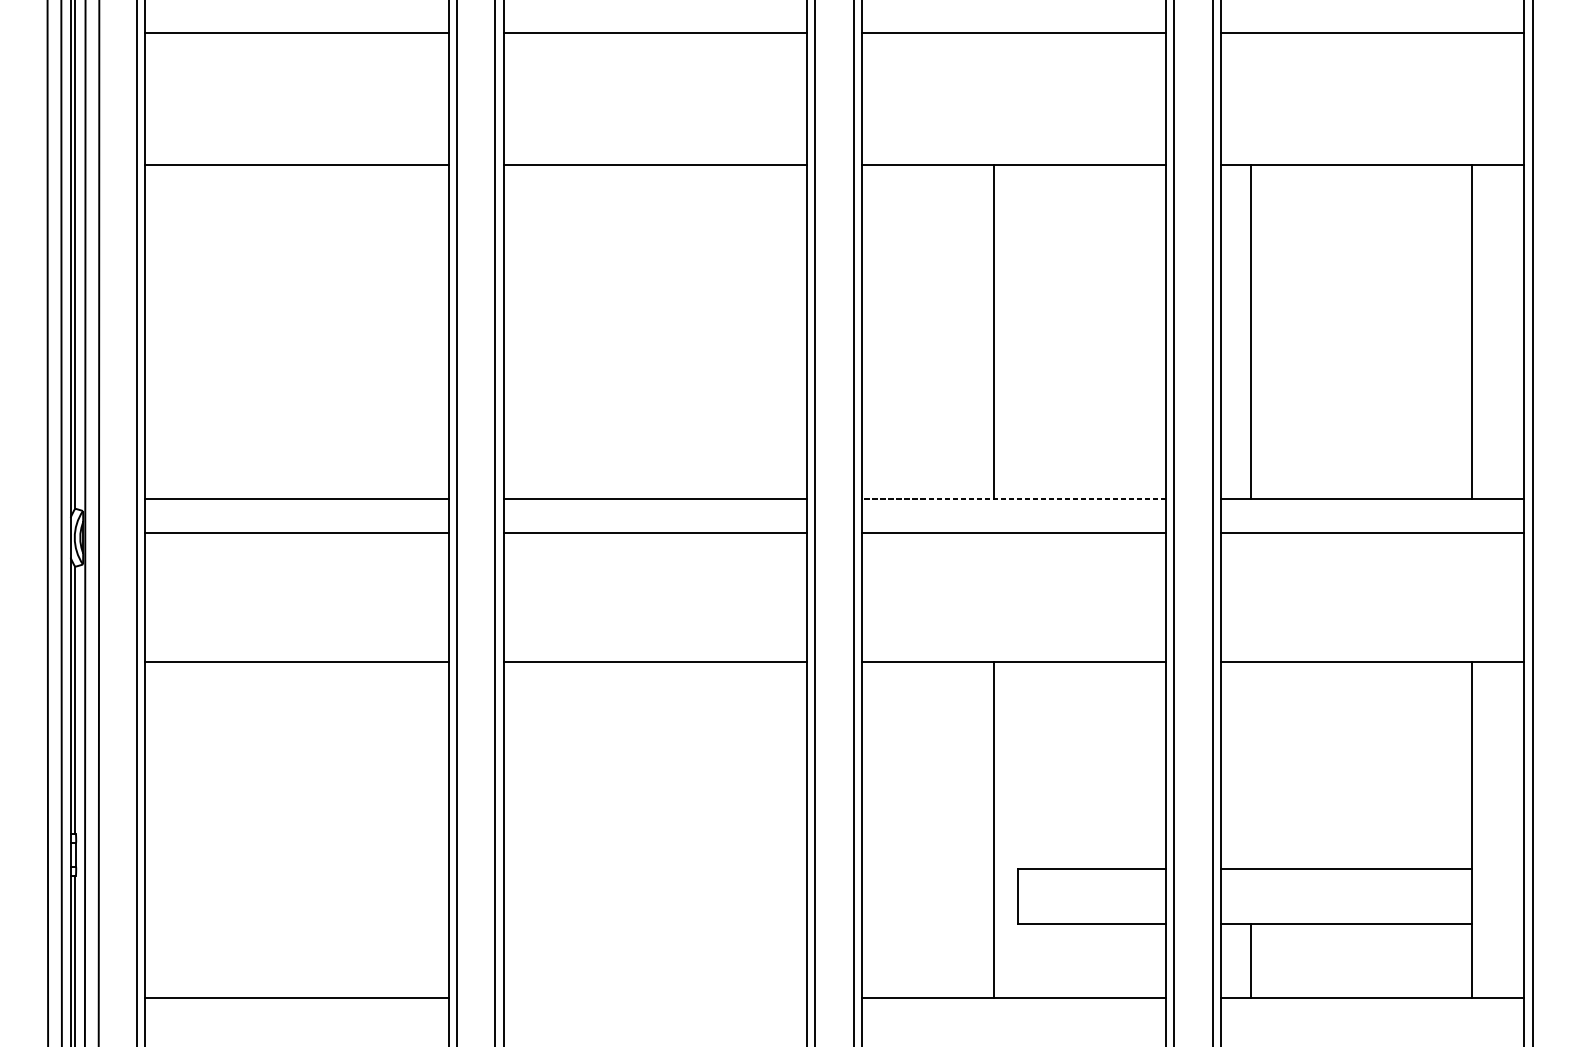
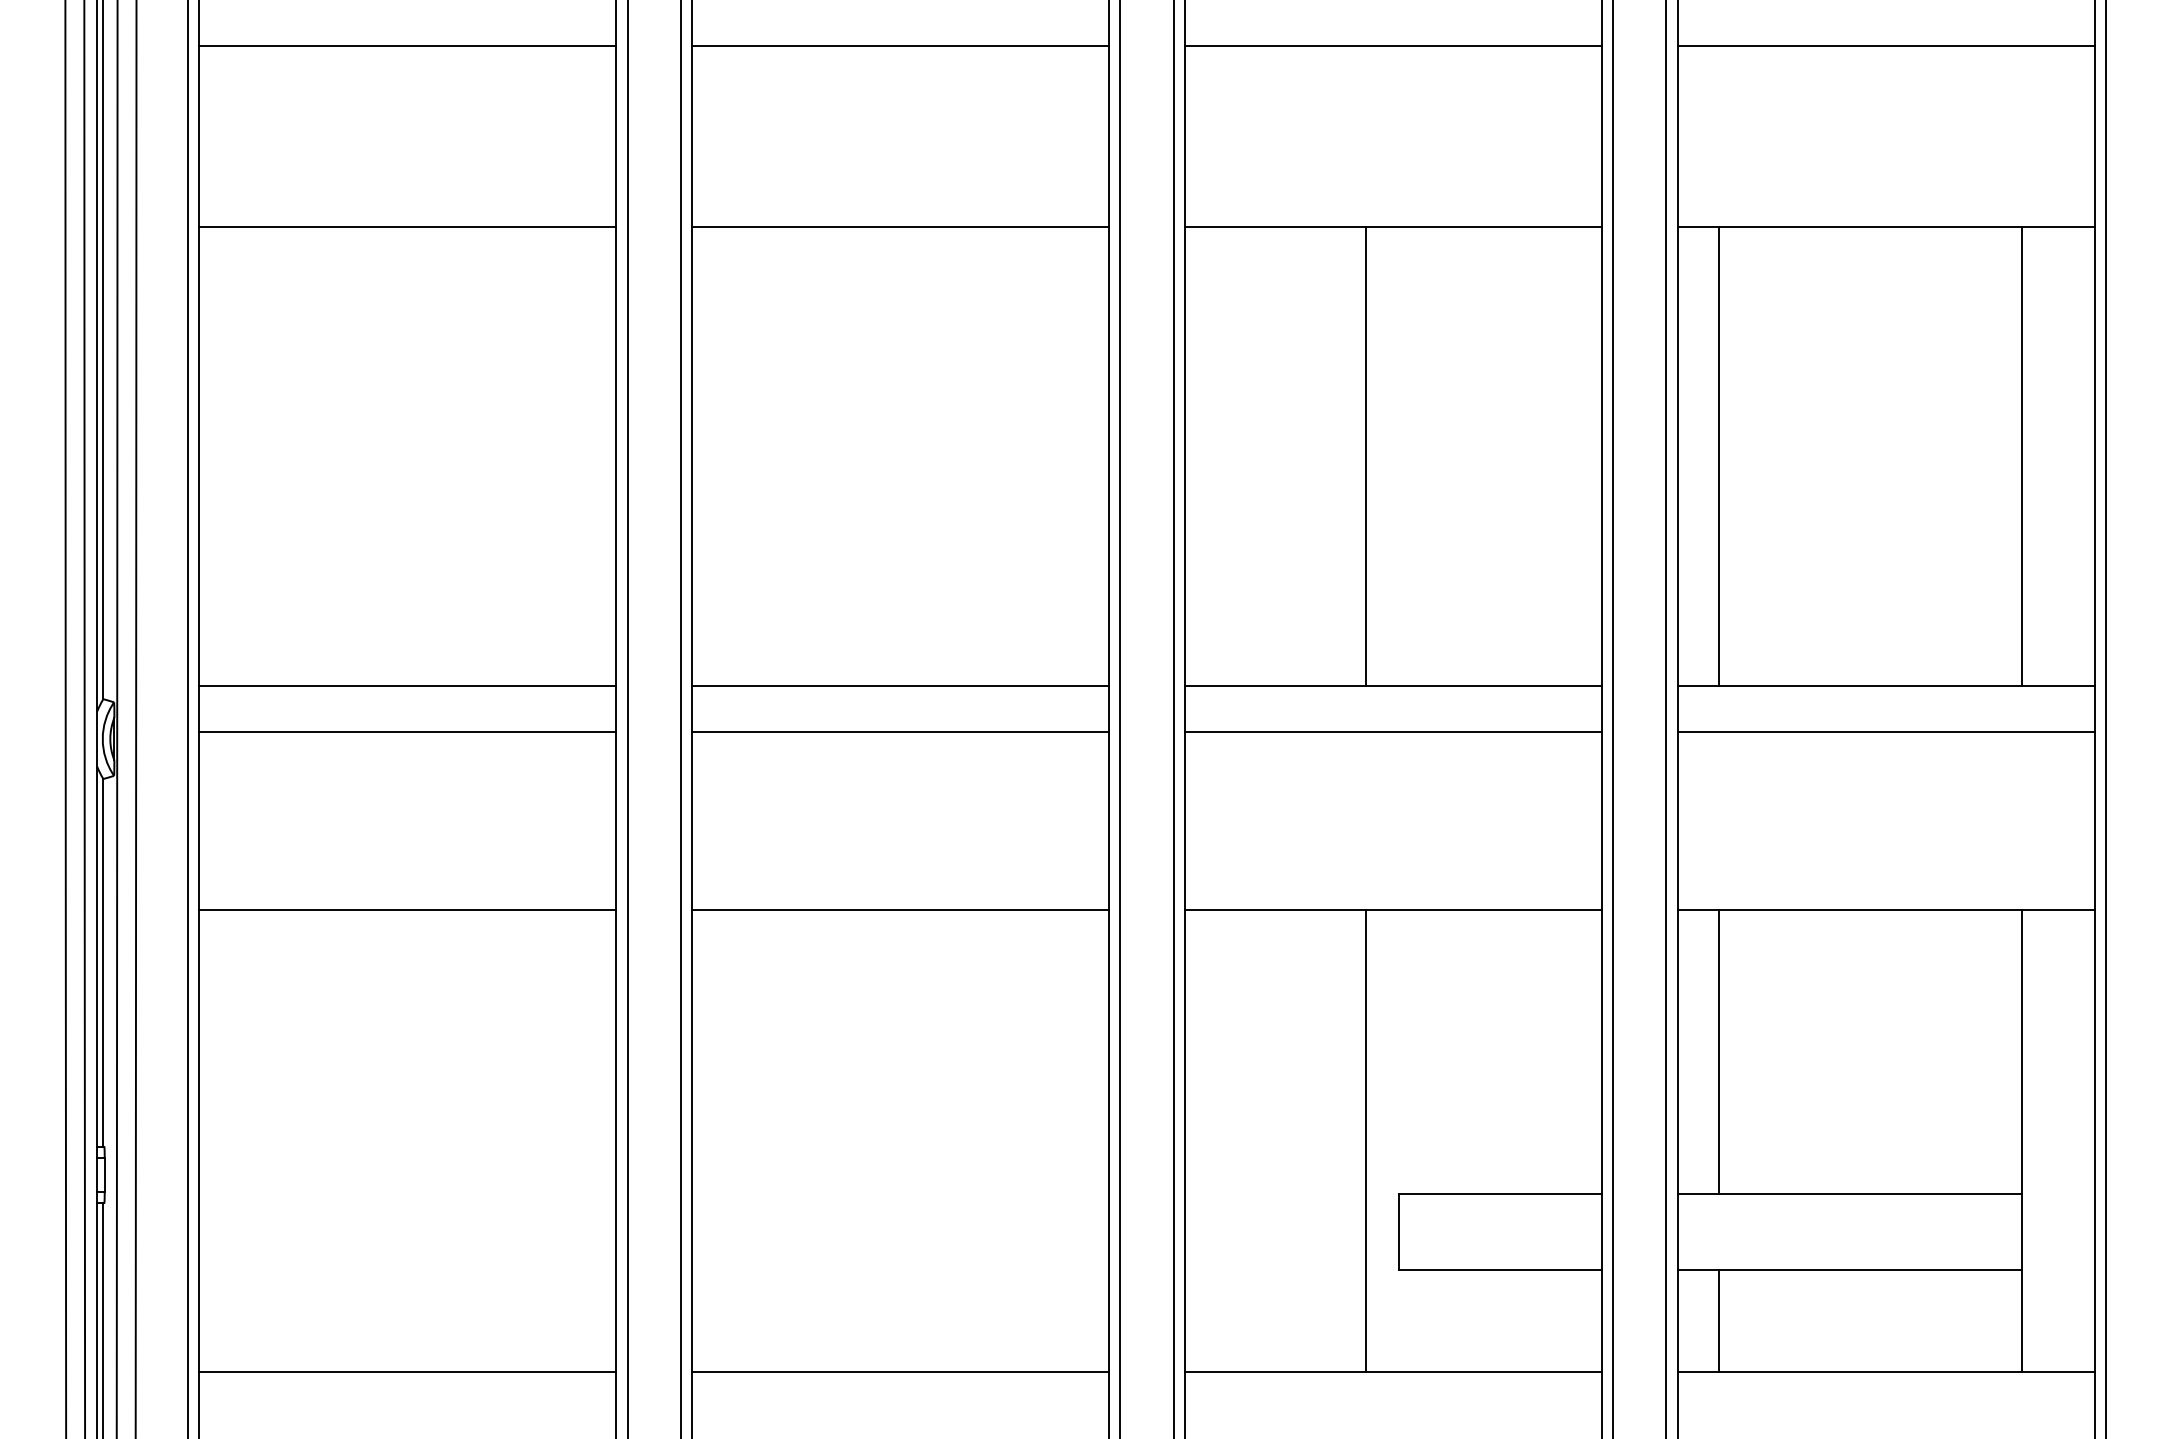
line: (1013, 498) -> (1392, 685), dashed -> solid
line: (1250, 765) -> (1718, 1051), added
line: (655, 998) -> (900, 1371), added

